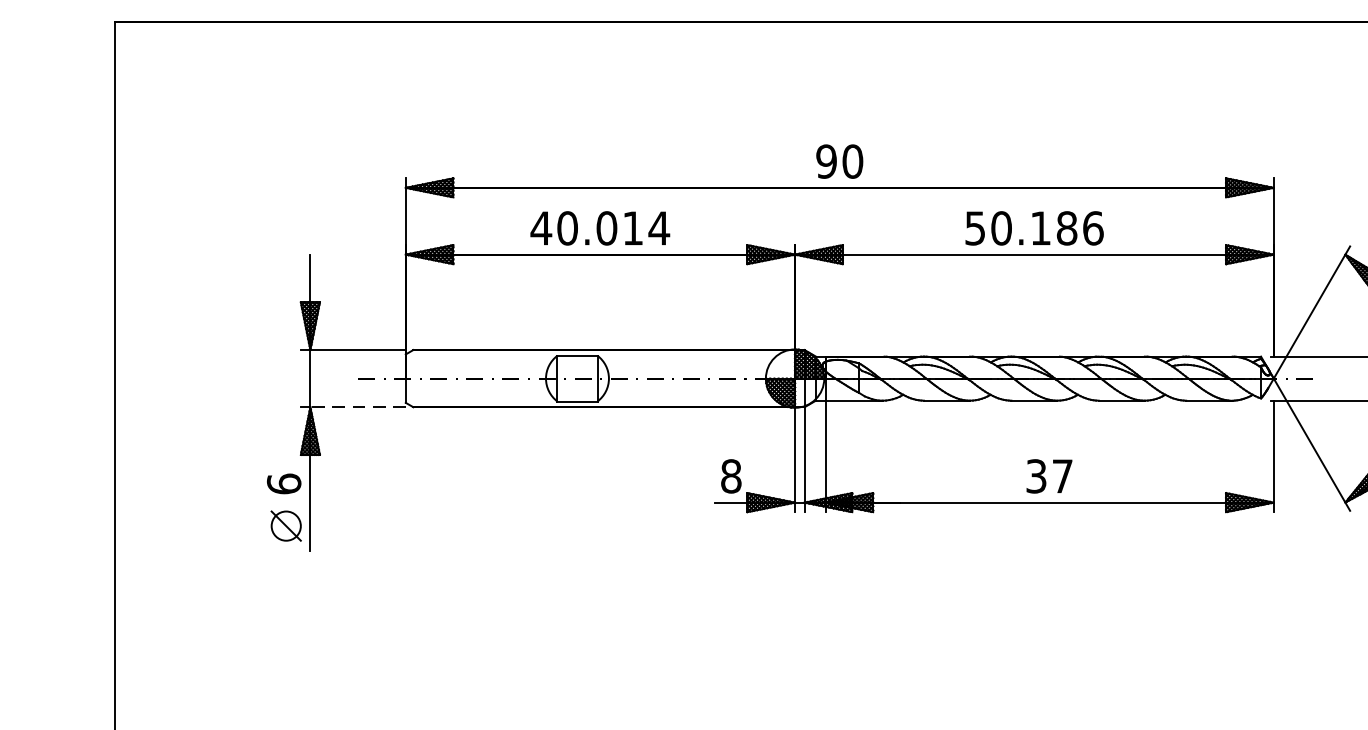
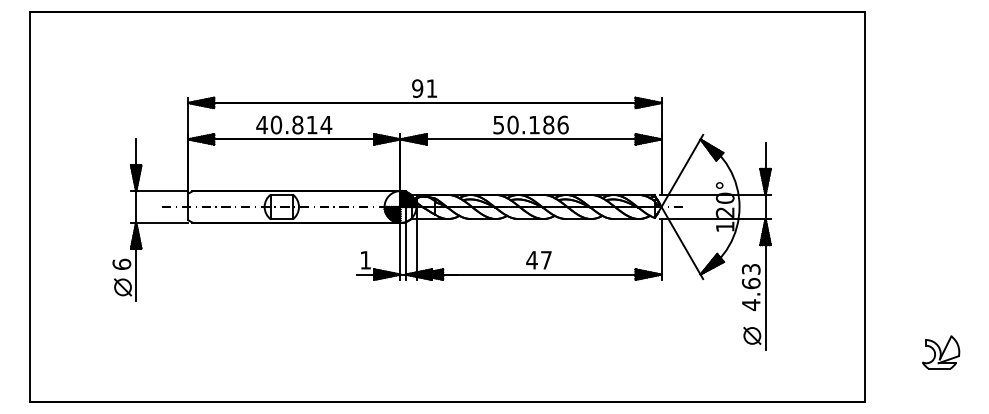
text: (851, 161) -> (431, 88), 90 -> 91
text: (606, 229) -> (297, 125), 40.014 -> 40.814
line: (356, 407) -> (161, 222), dashed -> solid
text: (730, 474) -> (365, 259), 8 -> 1
text: (1035, 474) -> (531, 259), 37 -> 47

